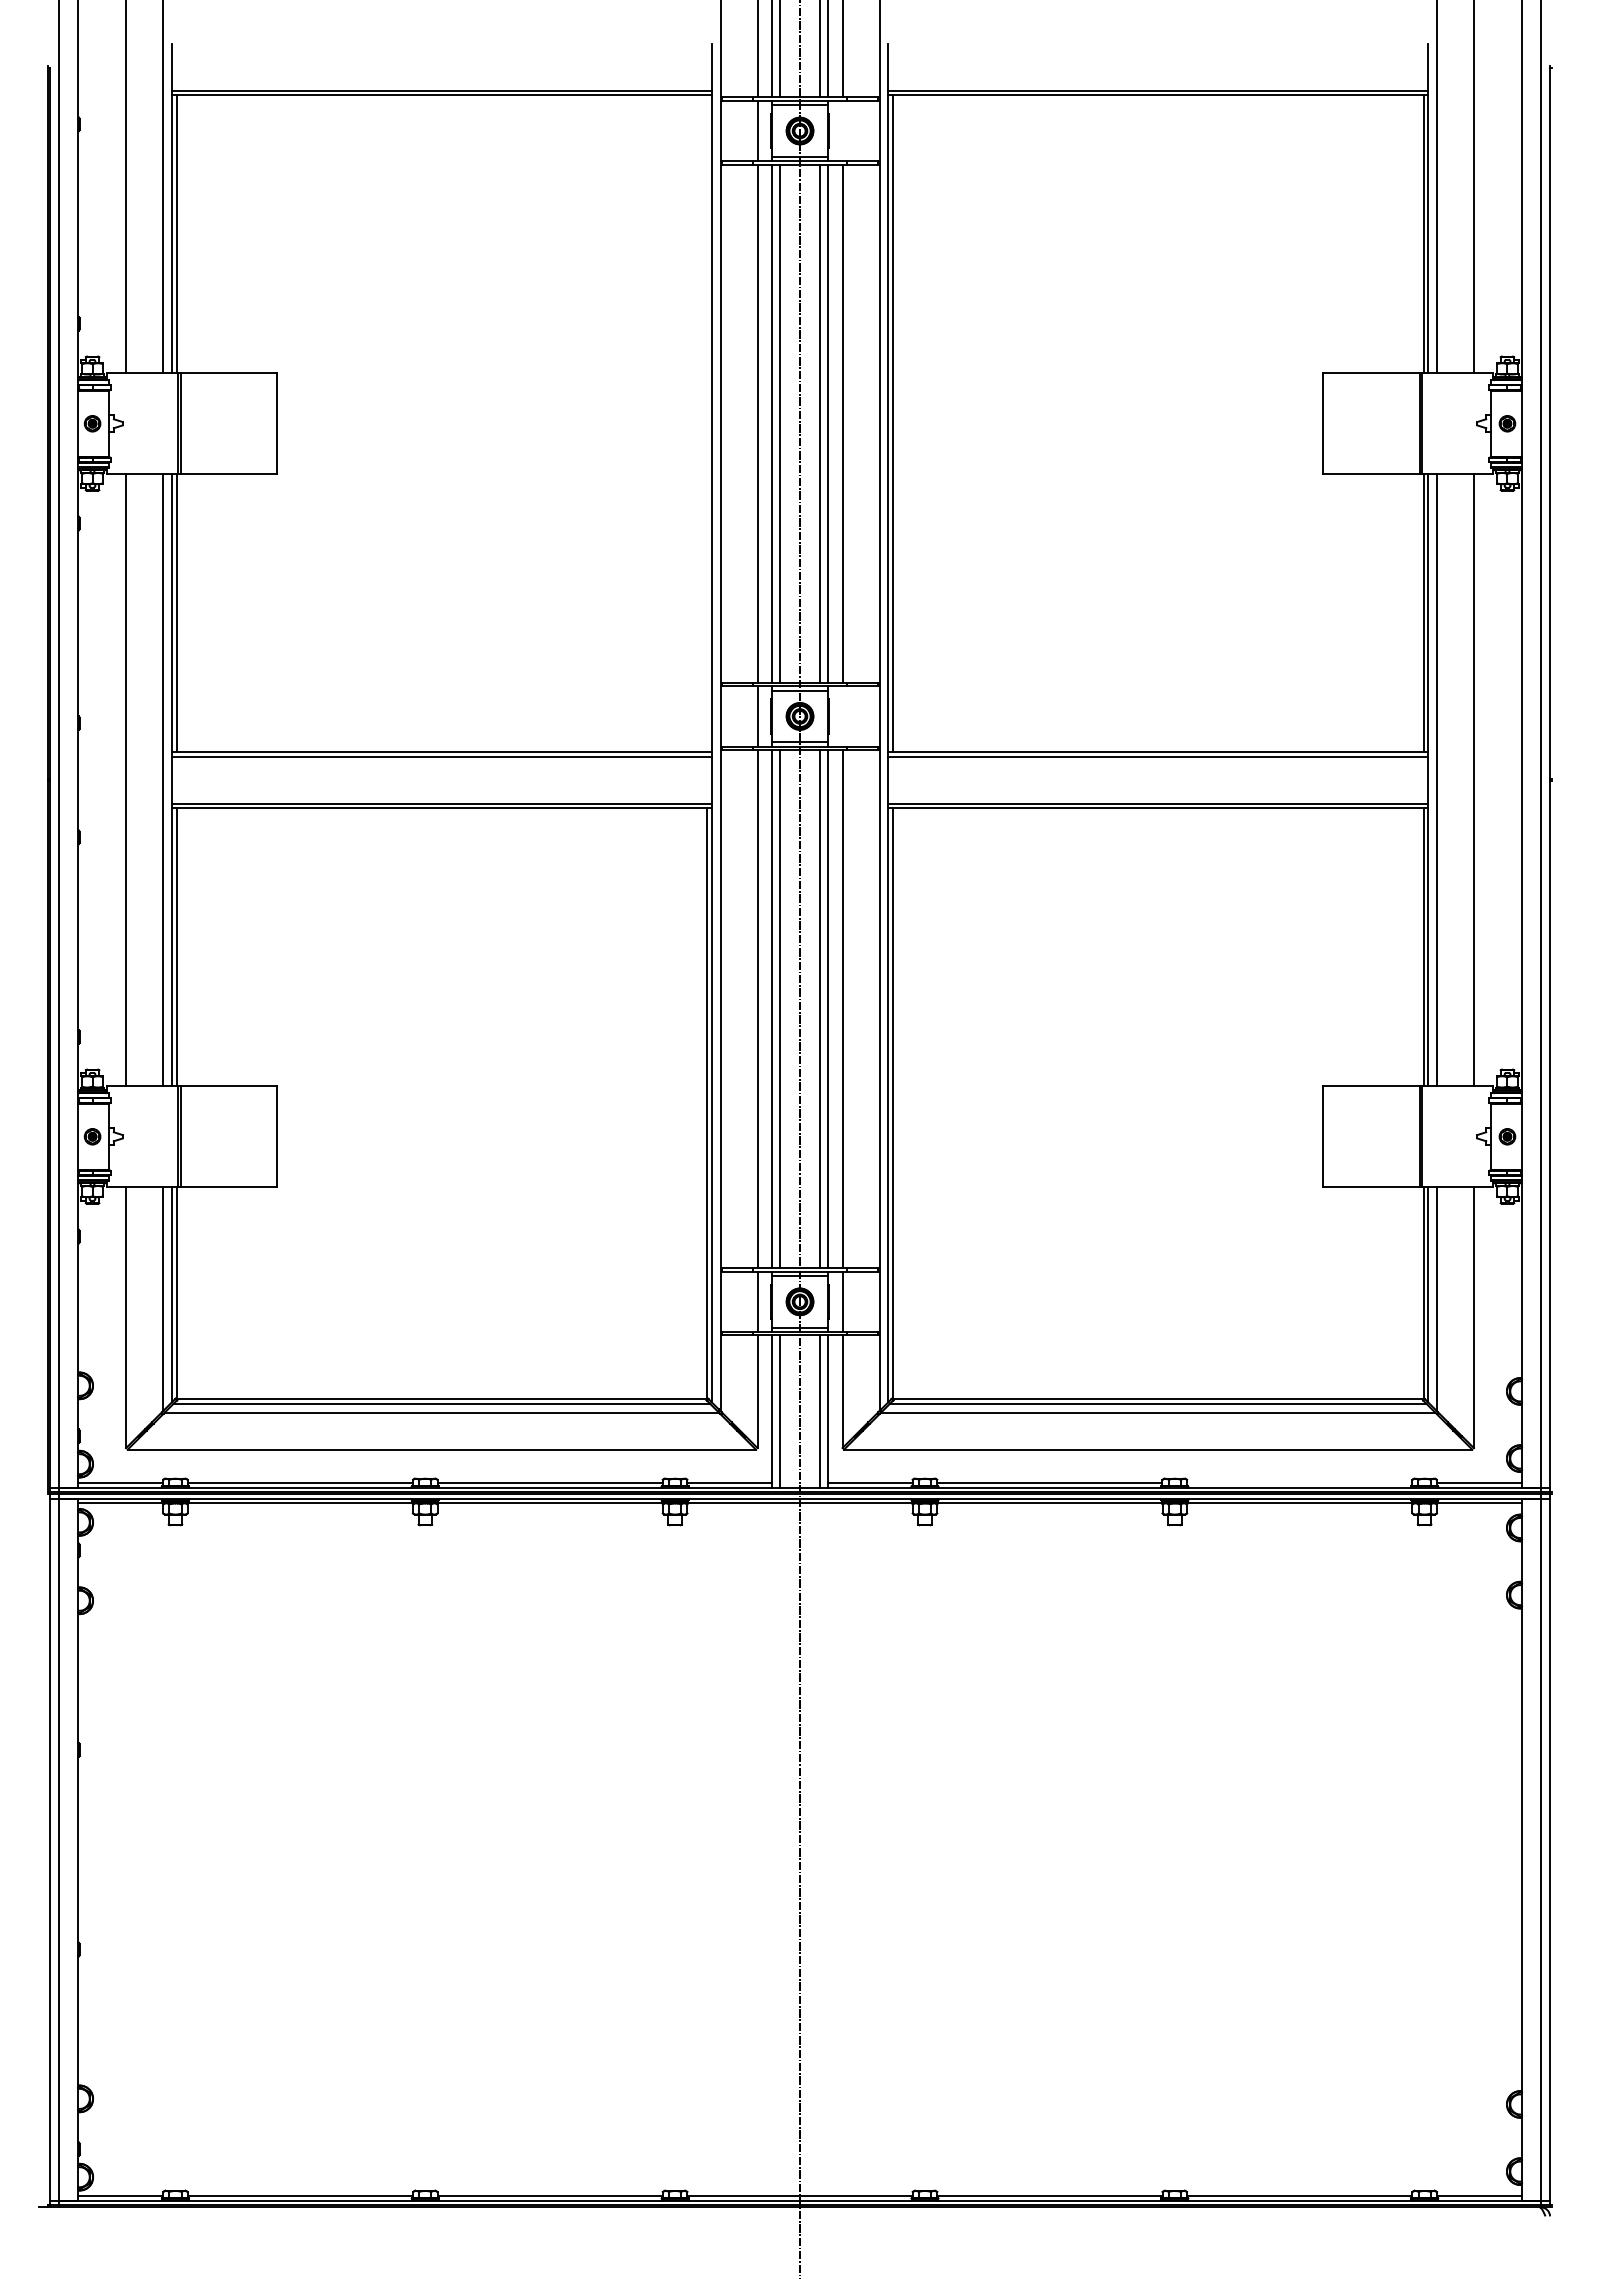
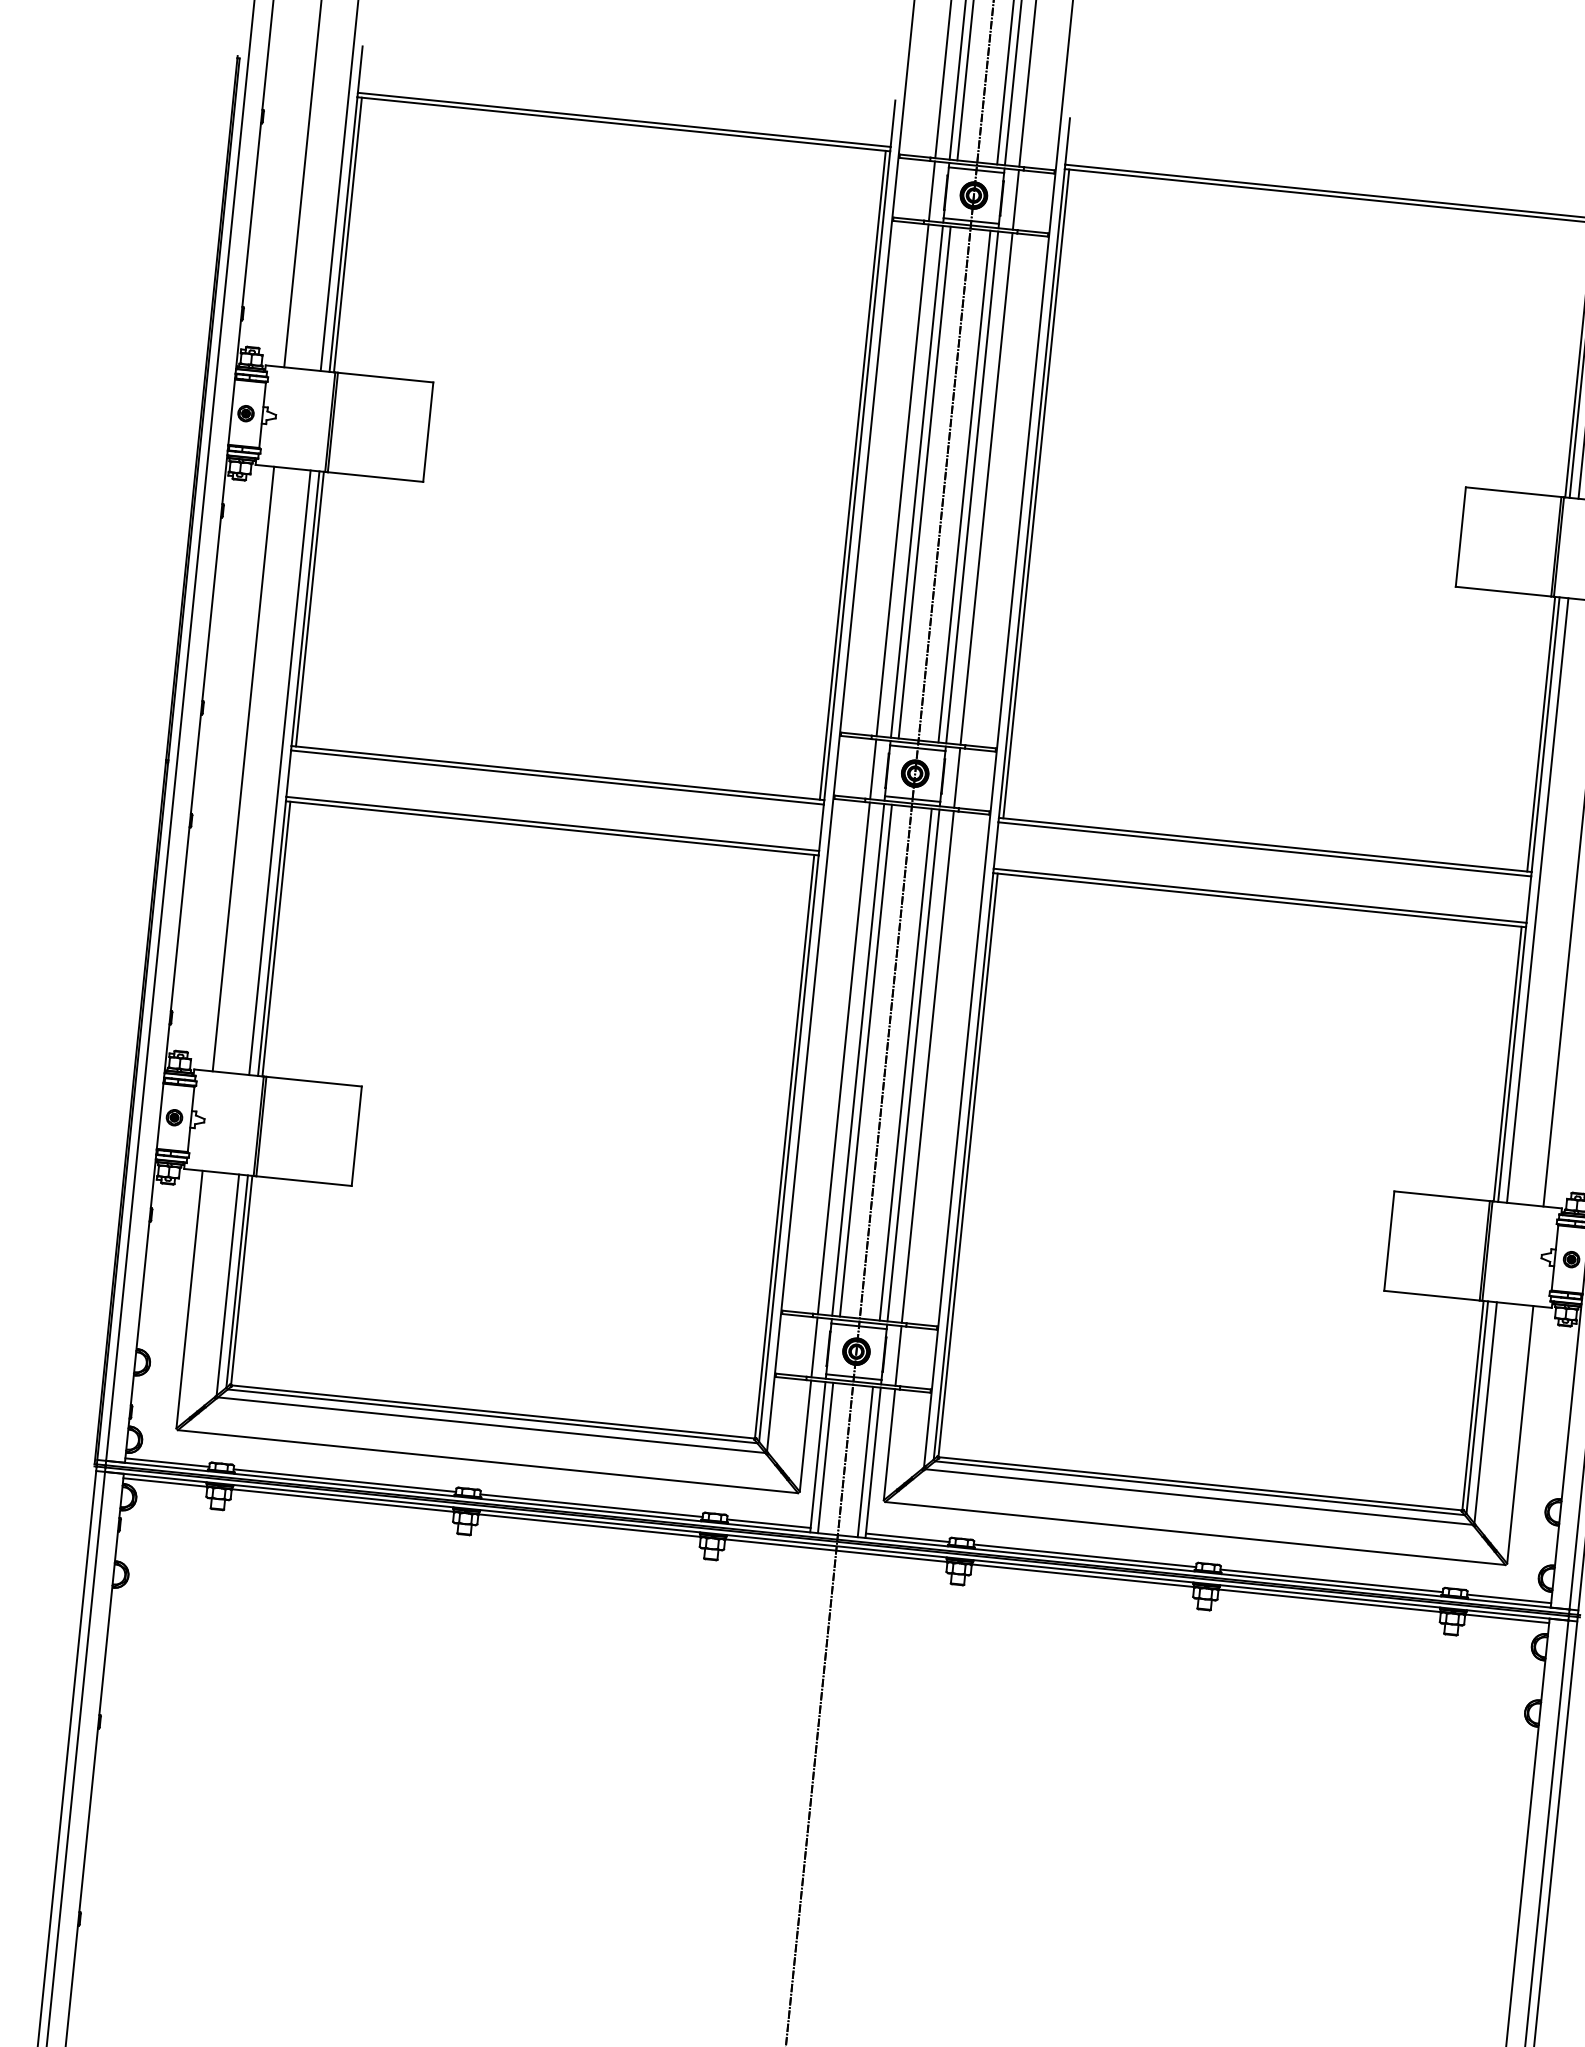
line: (842, 130) -> (1015, 199), added
line: (707, 423) -> (853, 475), added
line: (842, 716) -> (957, 777), added
line: (1299, 1483) -> (1331, 1581), added

